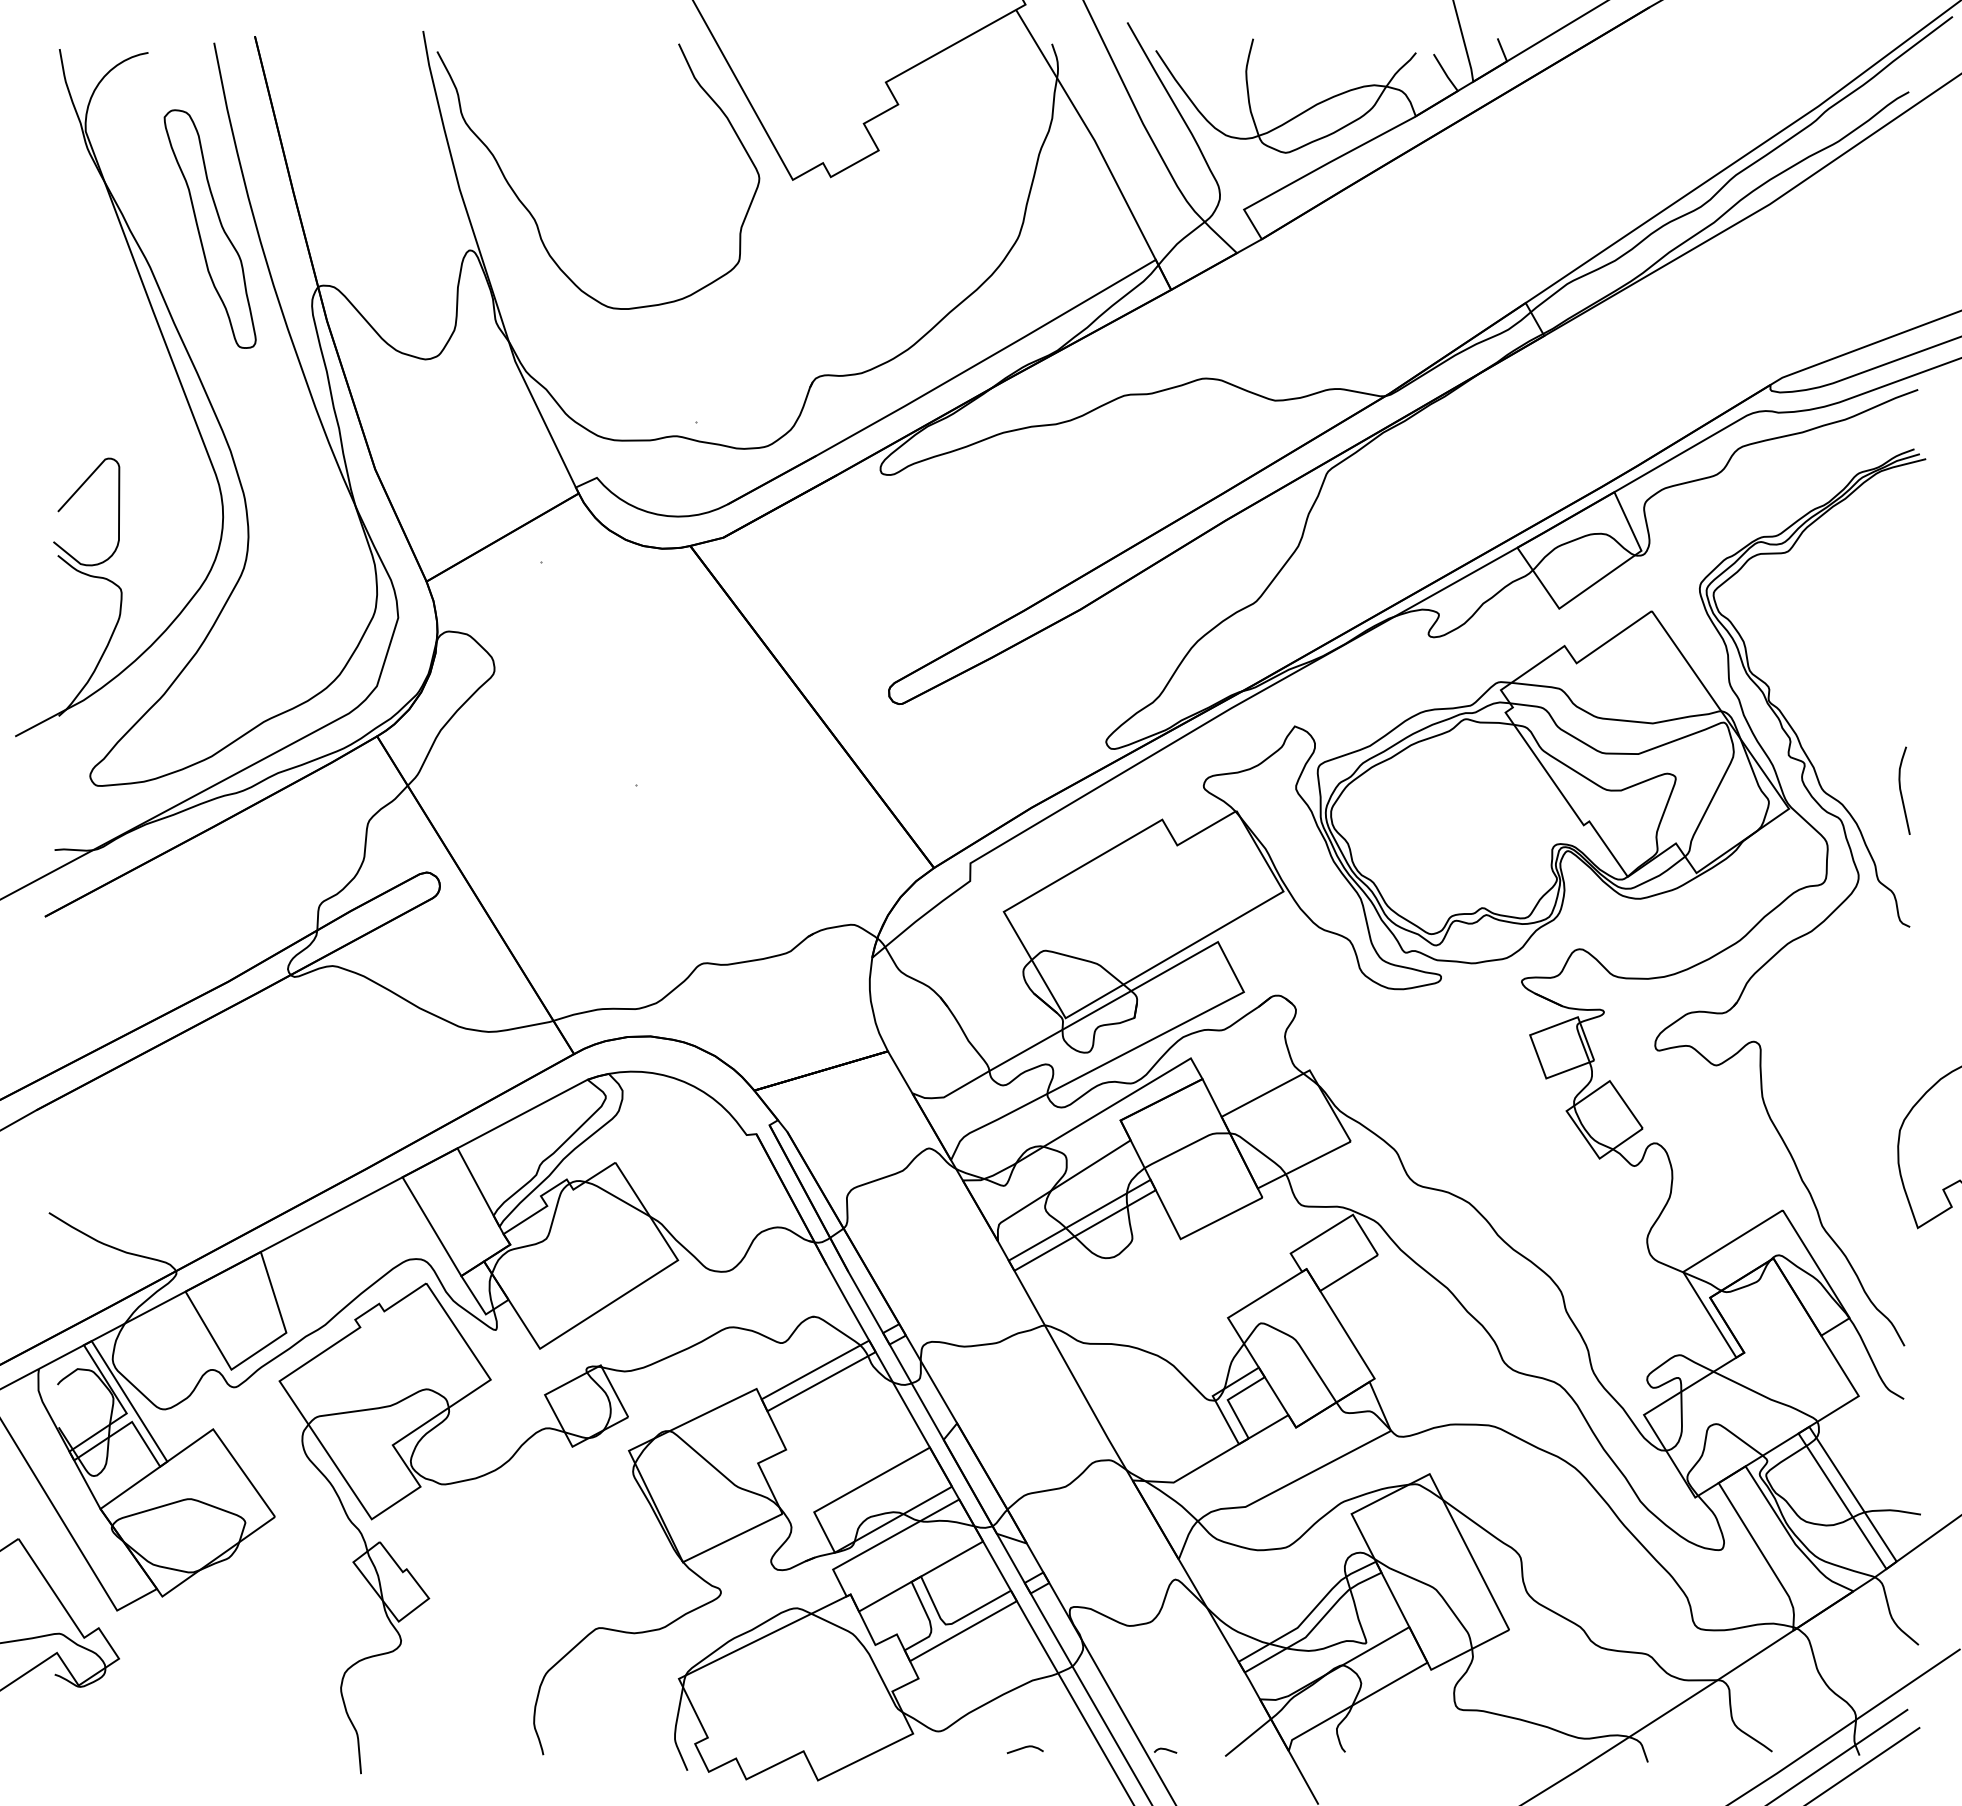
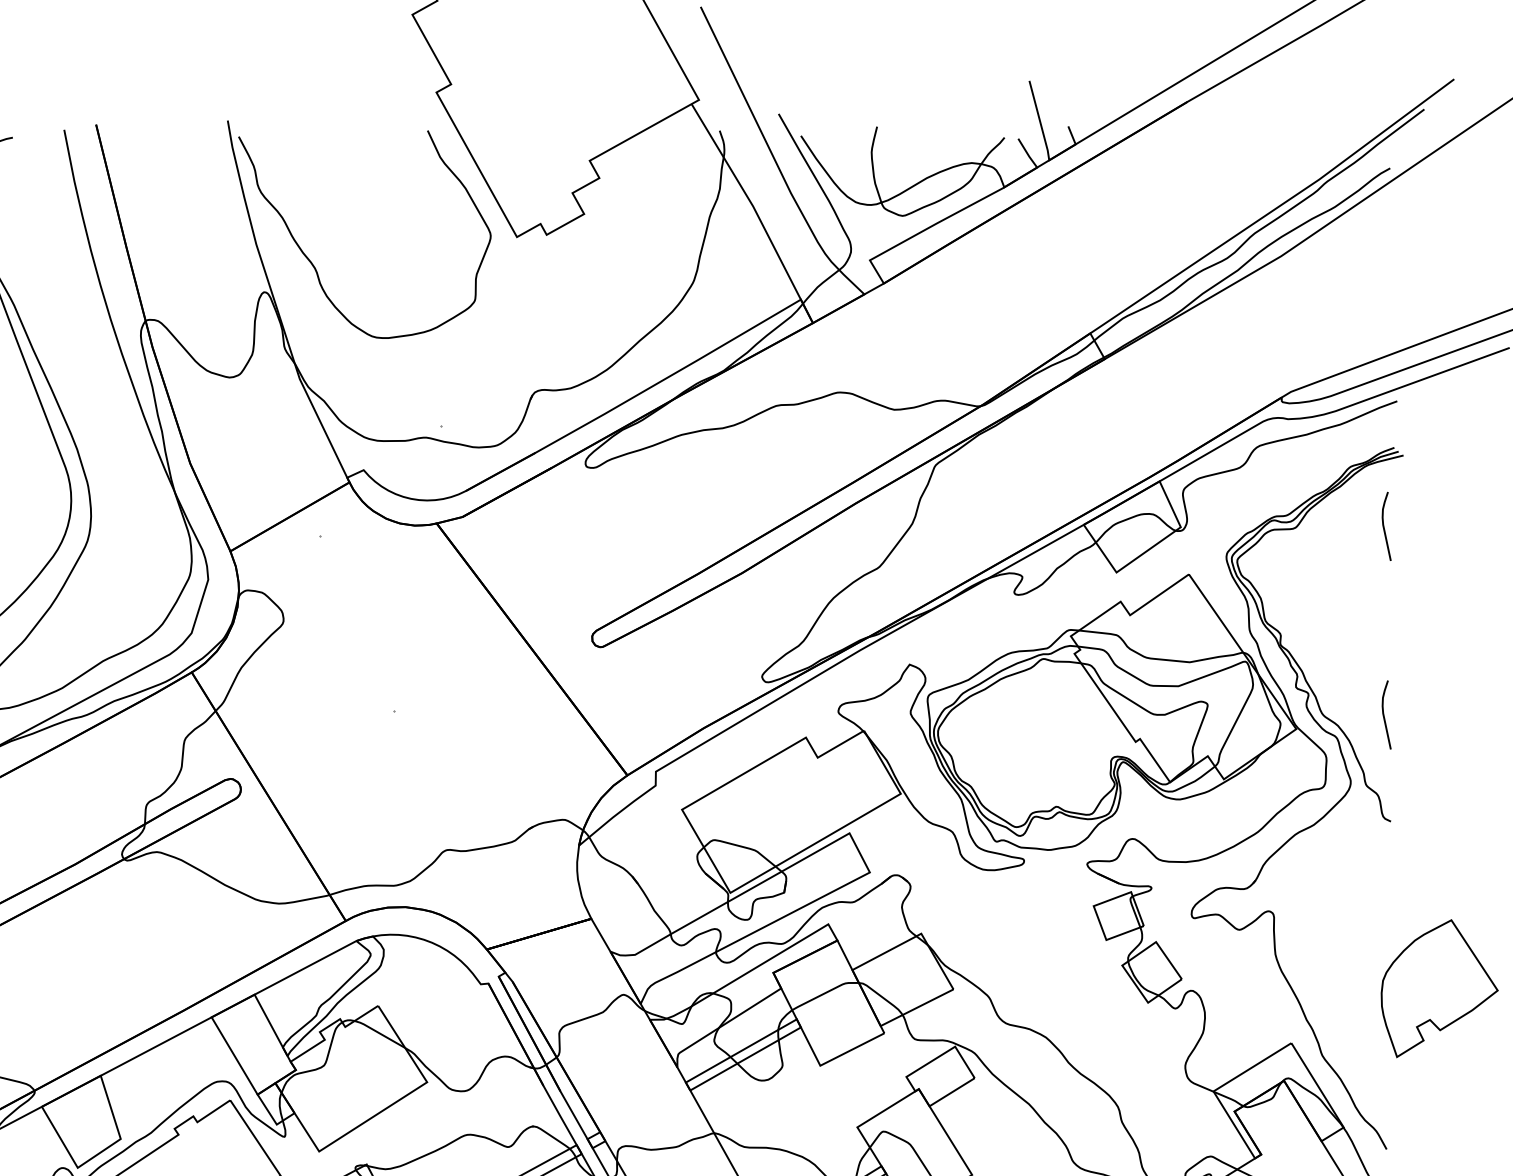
part: (209, 228) -> (60, 275), removed
curve: (1901, 549) -> (1384, 526), added

